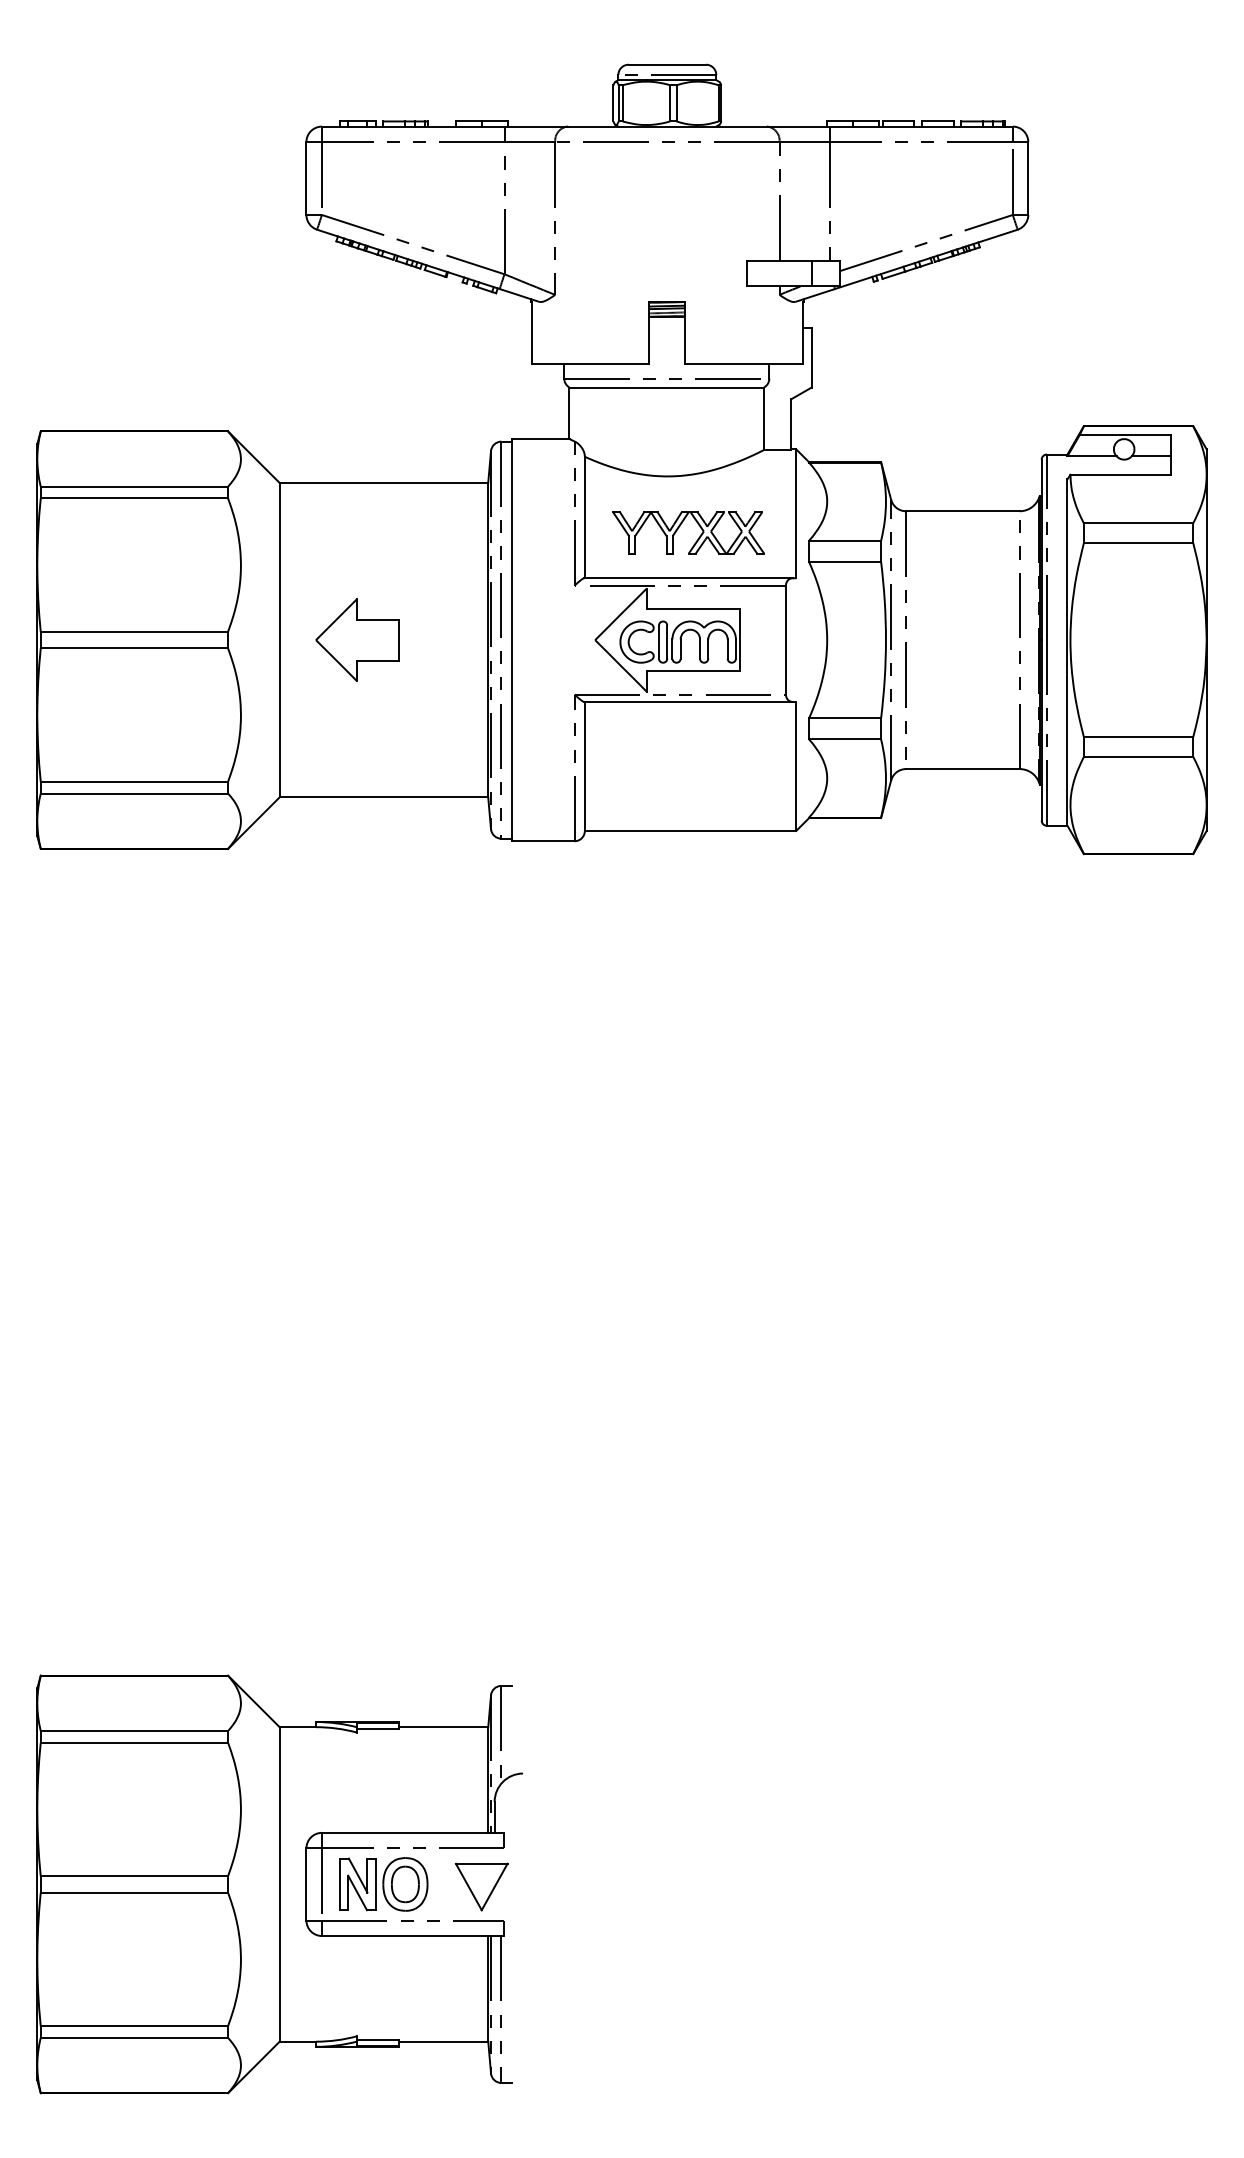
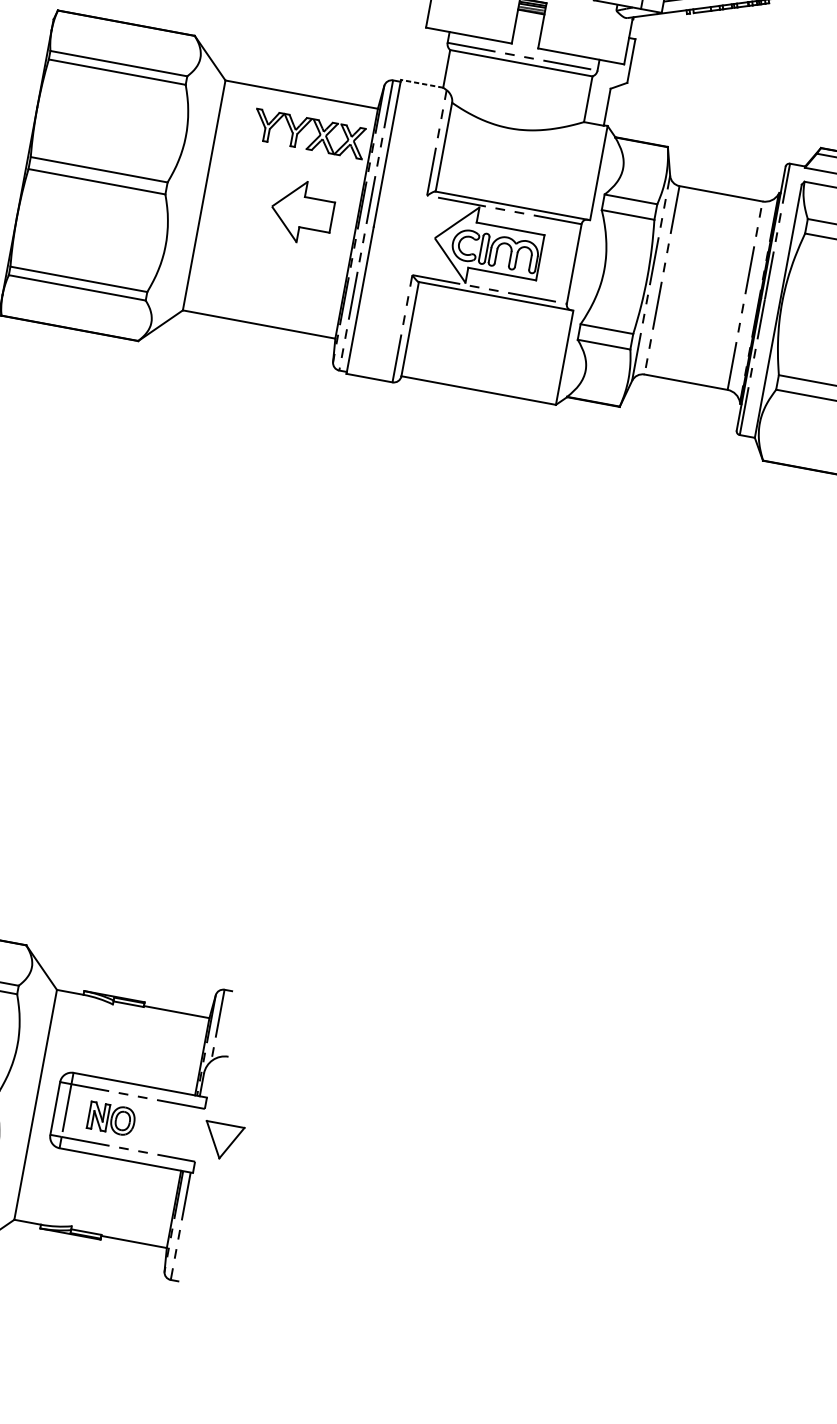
line: (540, 439) -> (422, 84), solid -> dashed
part: (680, 526) -> (304, 128), moved
part: (357, 639) -> (302, 211), moved
part: (383, 1884) -> (111, 1118), size x0.7
part: (481, 1886) -> (222, 1141), moved

